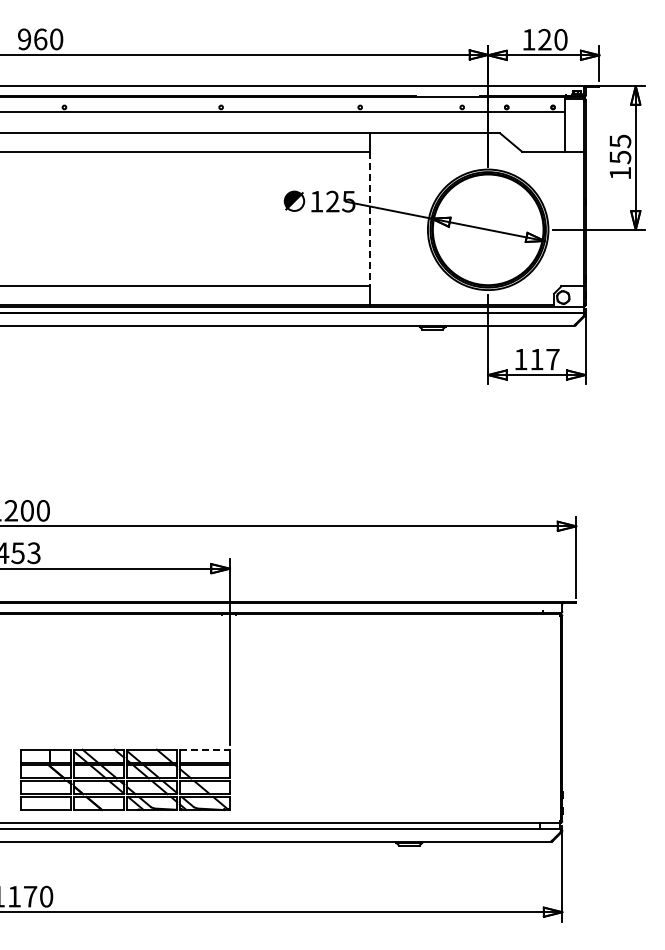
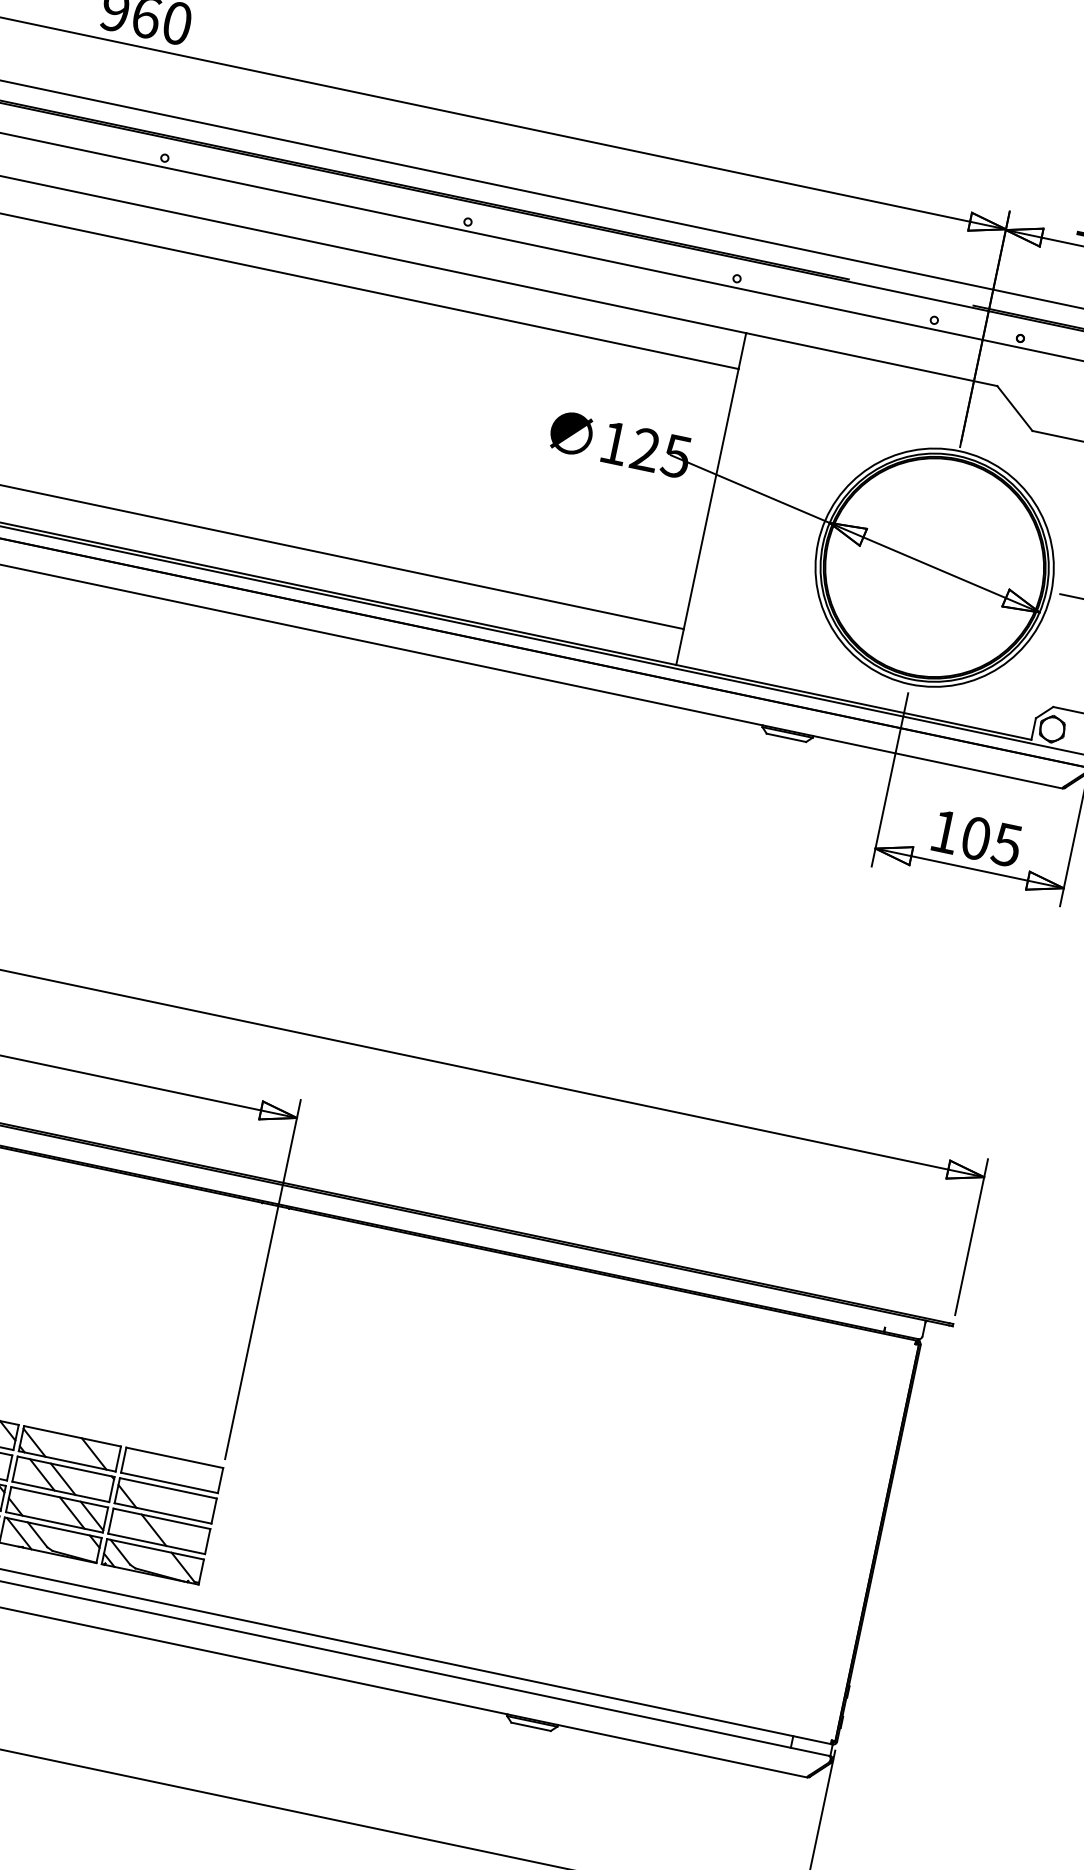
line: (370, 219) -> (711, 499), dashed -> solid
text: (544, 359) -> (990, 841), 117 -> 105
line: (205, 749) -> (175, 1457), dashed -> solid

